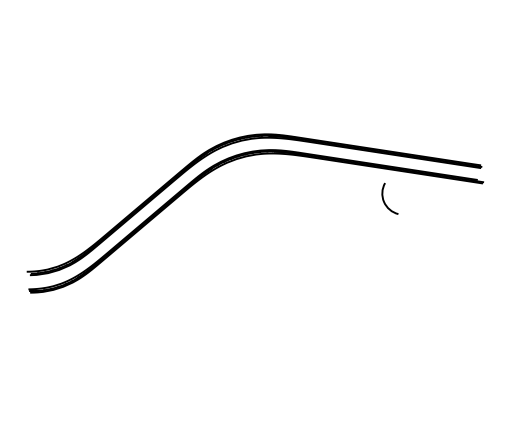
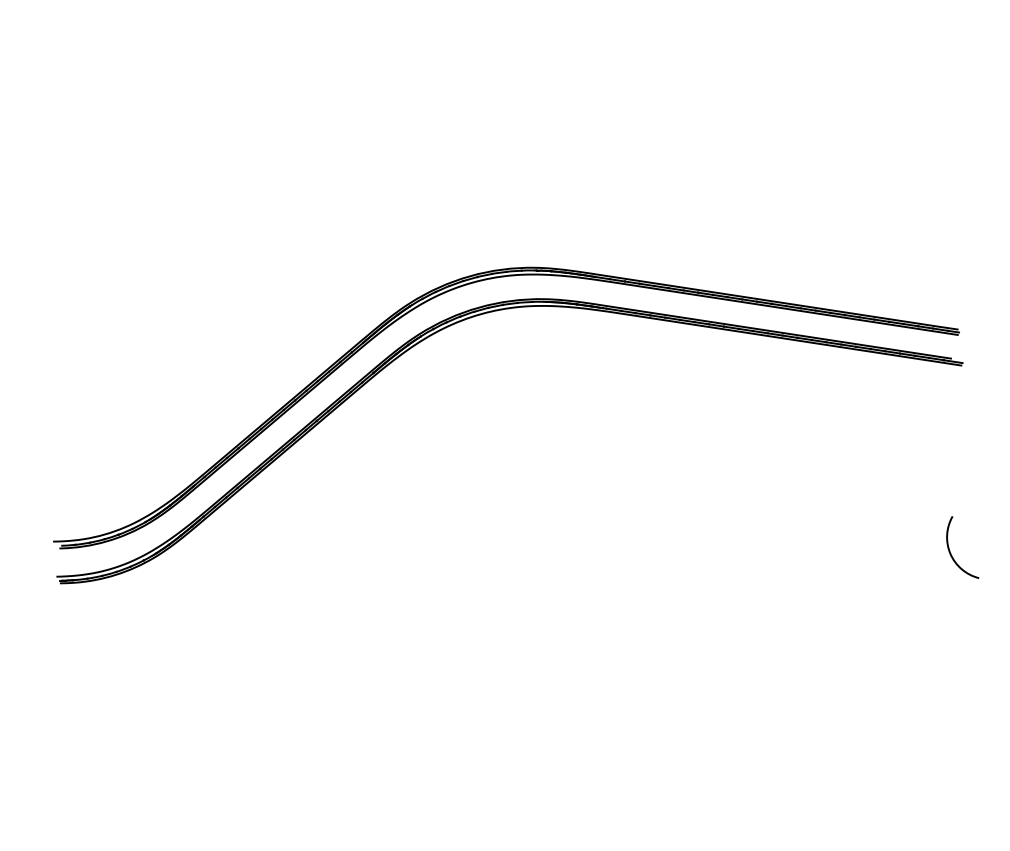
curve: (384, 199) -> (951, 549), moved

